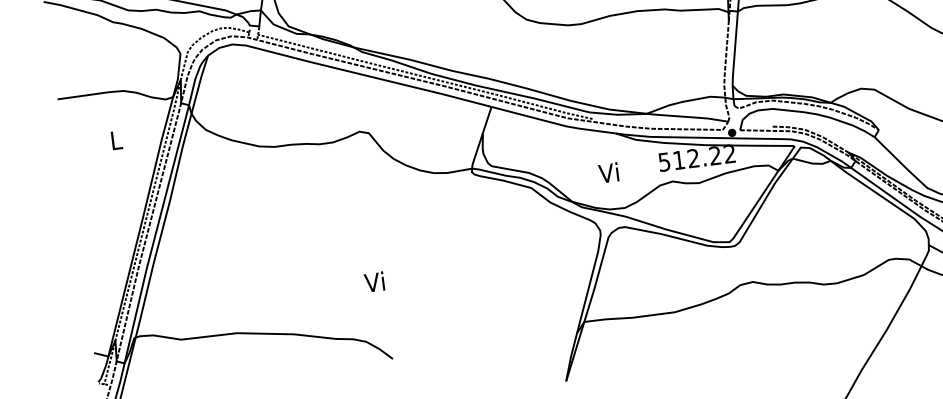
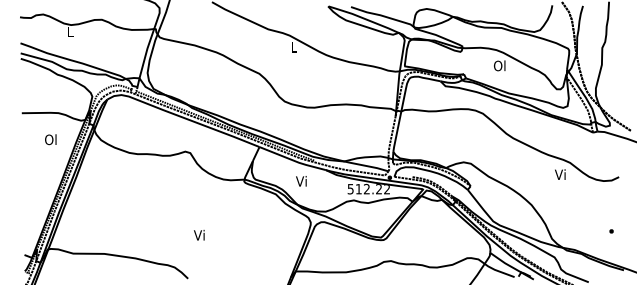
text: (114, 140) -> (50, 139), L -> Ol
text: (609, 173) -> (301, 181), moved
text: (374, 282) -> (199, 235), moved

